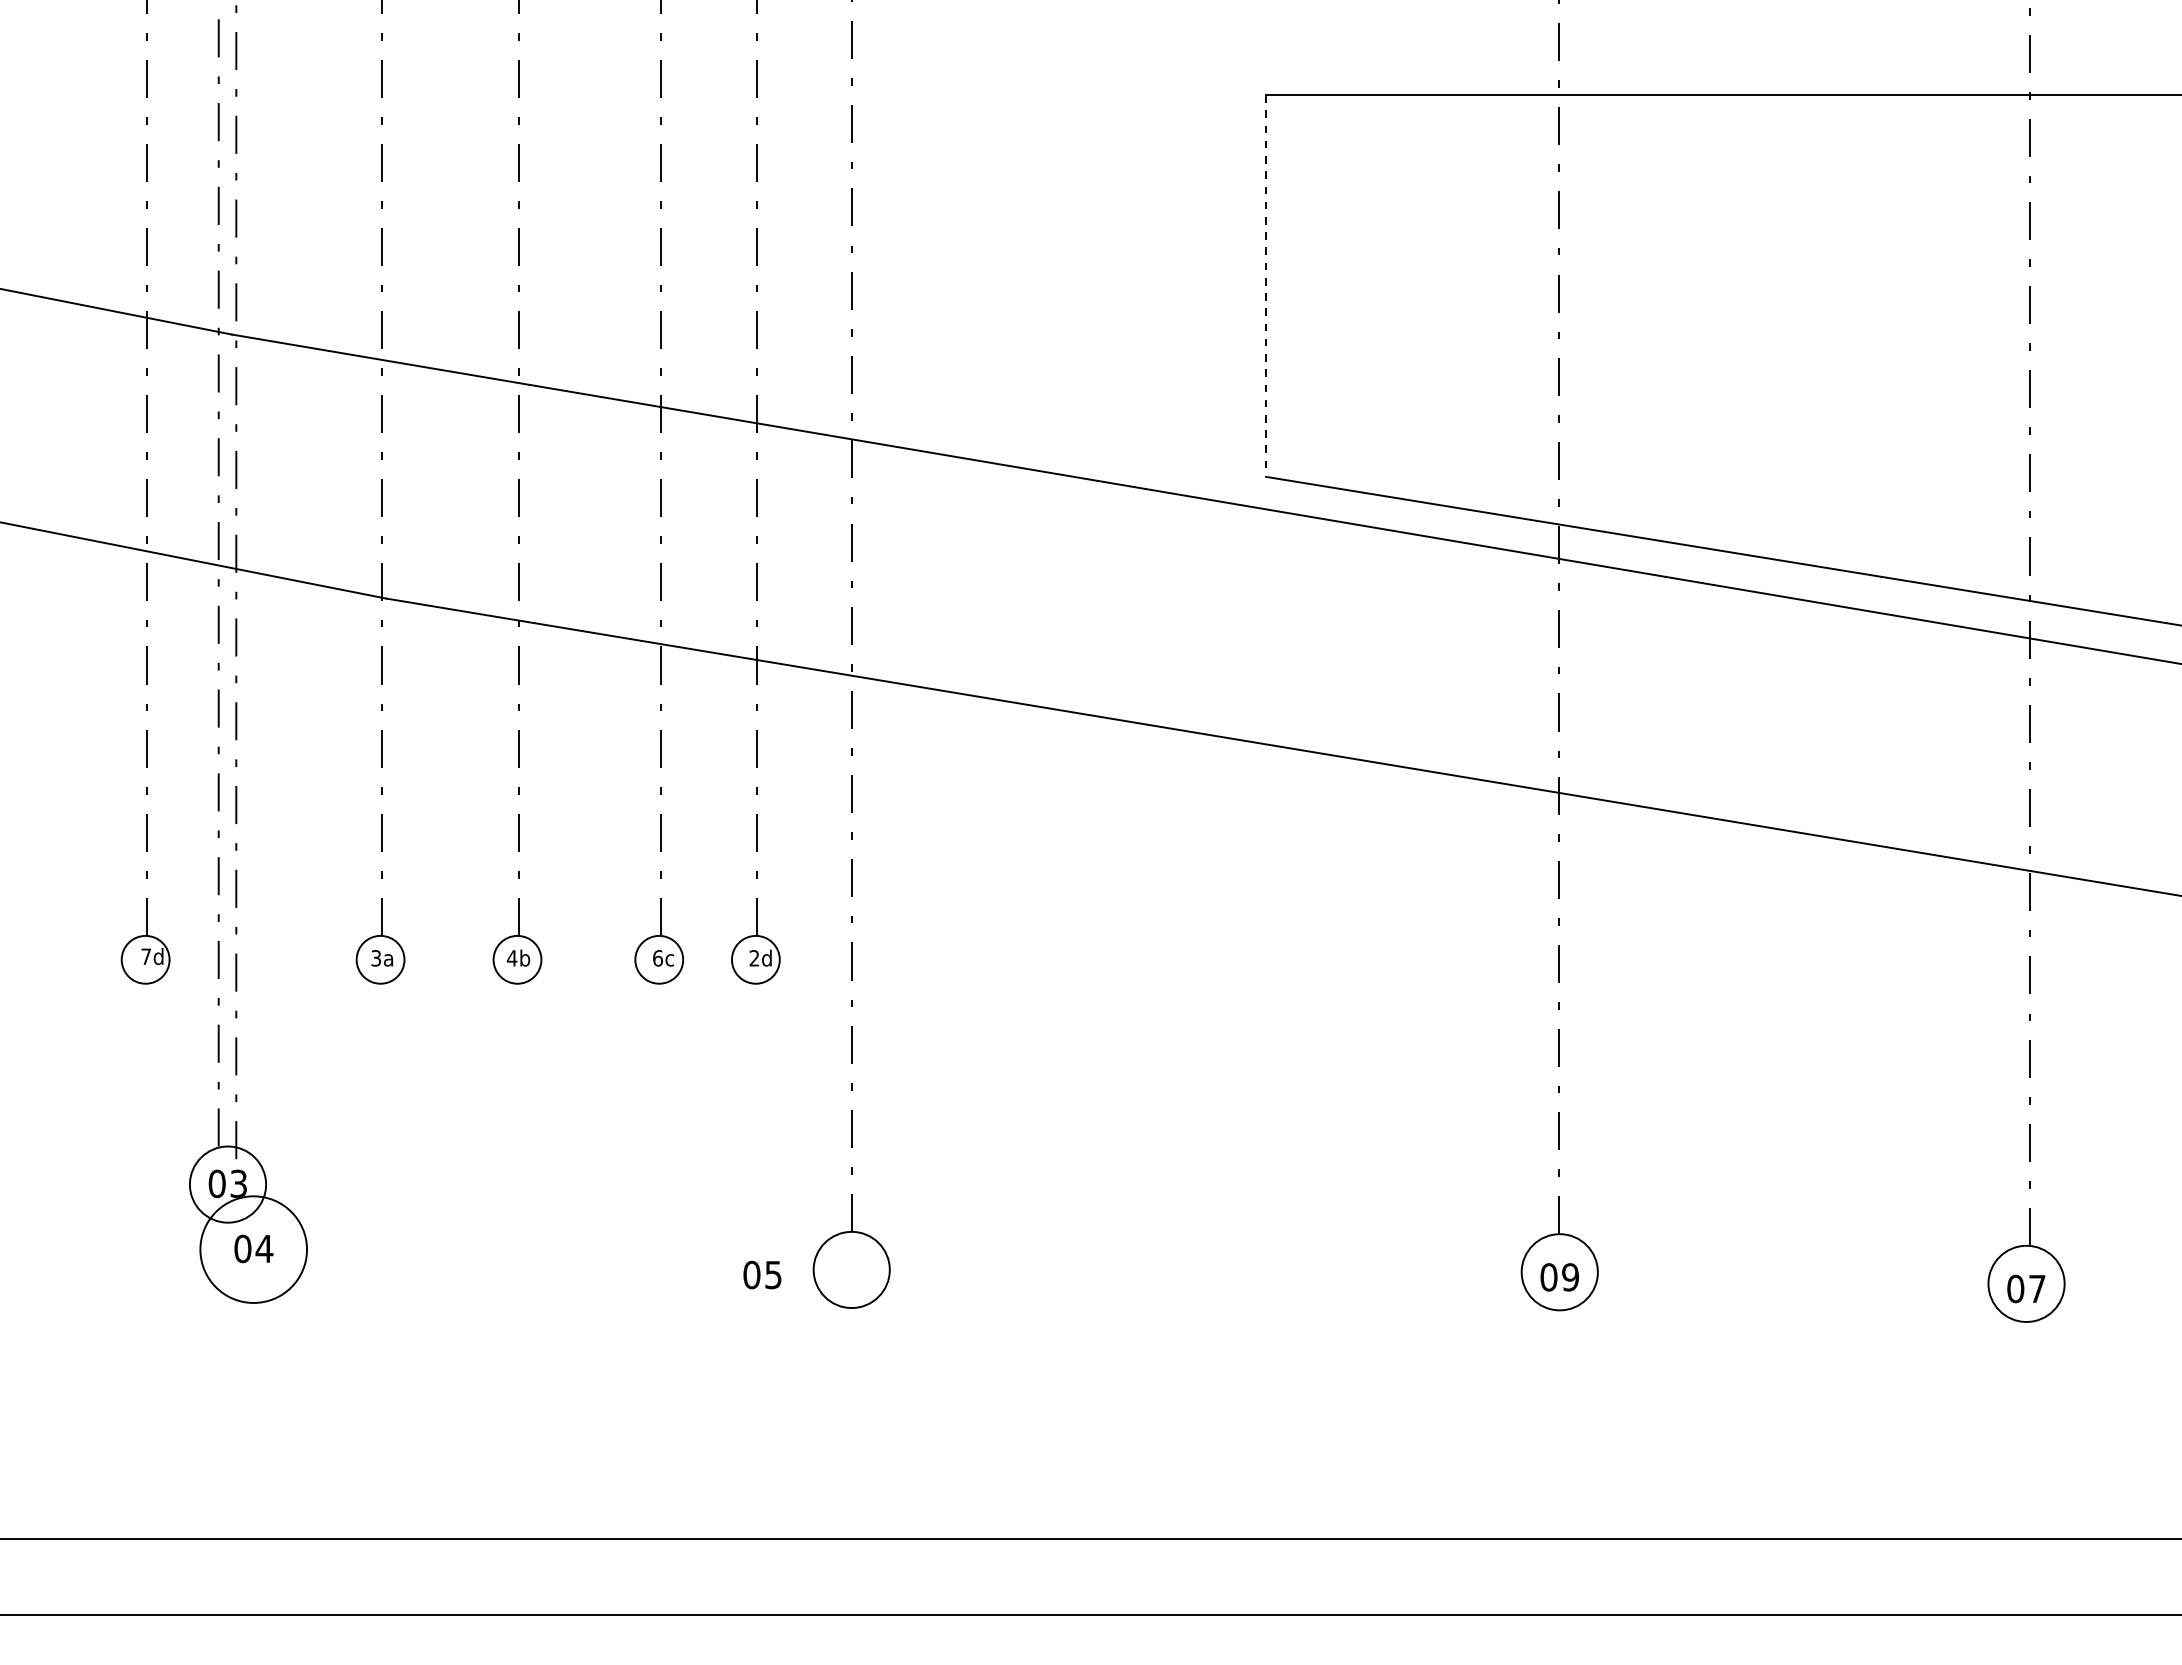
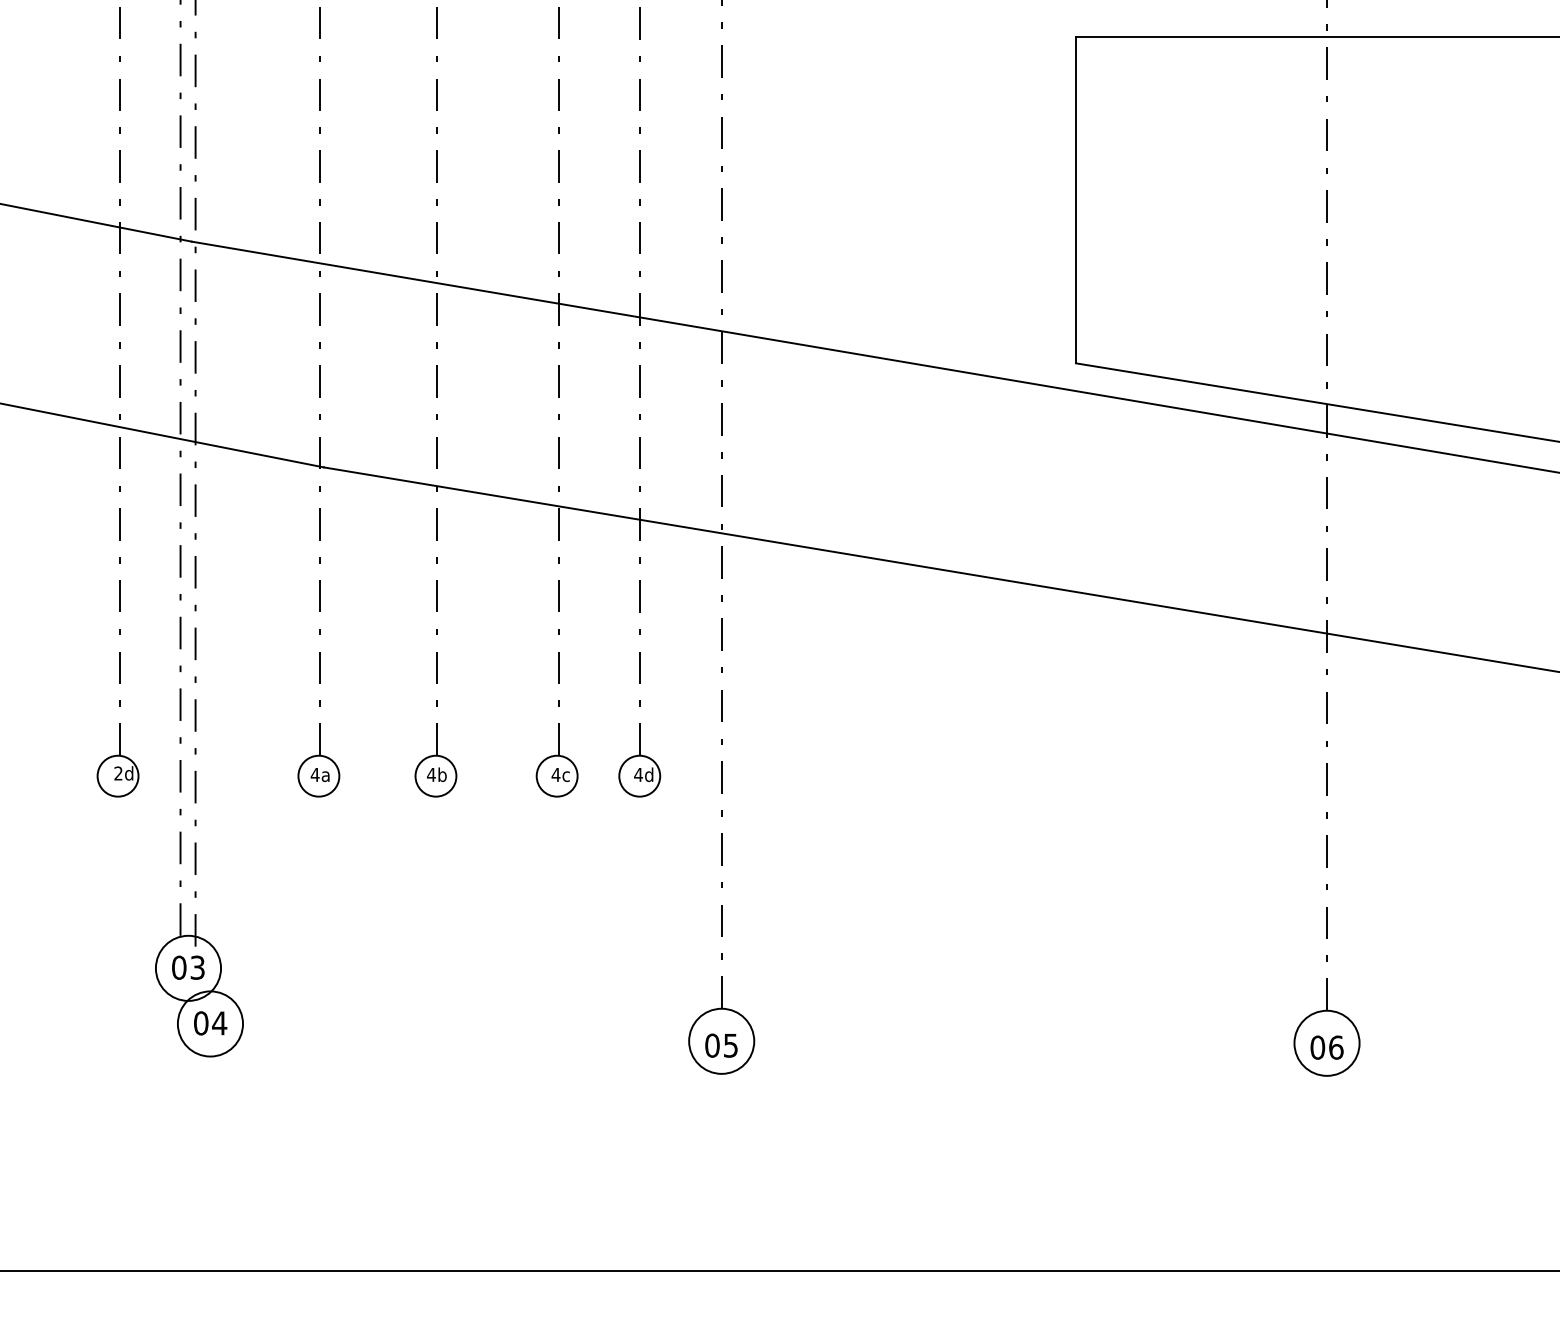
line: (1266, 286) -> (1076, 200), dashed -> solid
text: (145, 956) -> (117, 773), 7d -> 2d
text: (376, 958) -> (315, 775), 3a -> 4a
text: (657, 958) -> (555, 775), 6c -> 4c
text: (754, 958) -> (638, 775), 2d -> 4d
circle: (253, 1249) -> (210, 1023), size x0.71
text: (762, 1274) -> (721, 1045), moved
text: (1570, 1277) -> (1336, 1047), 09 -> 06

